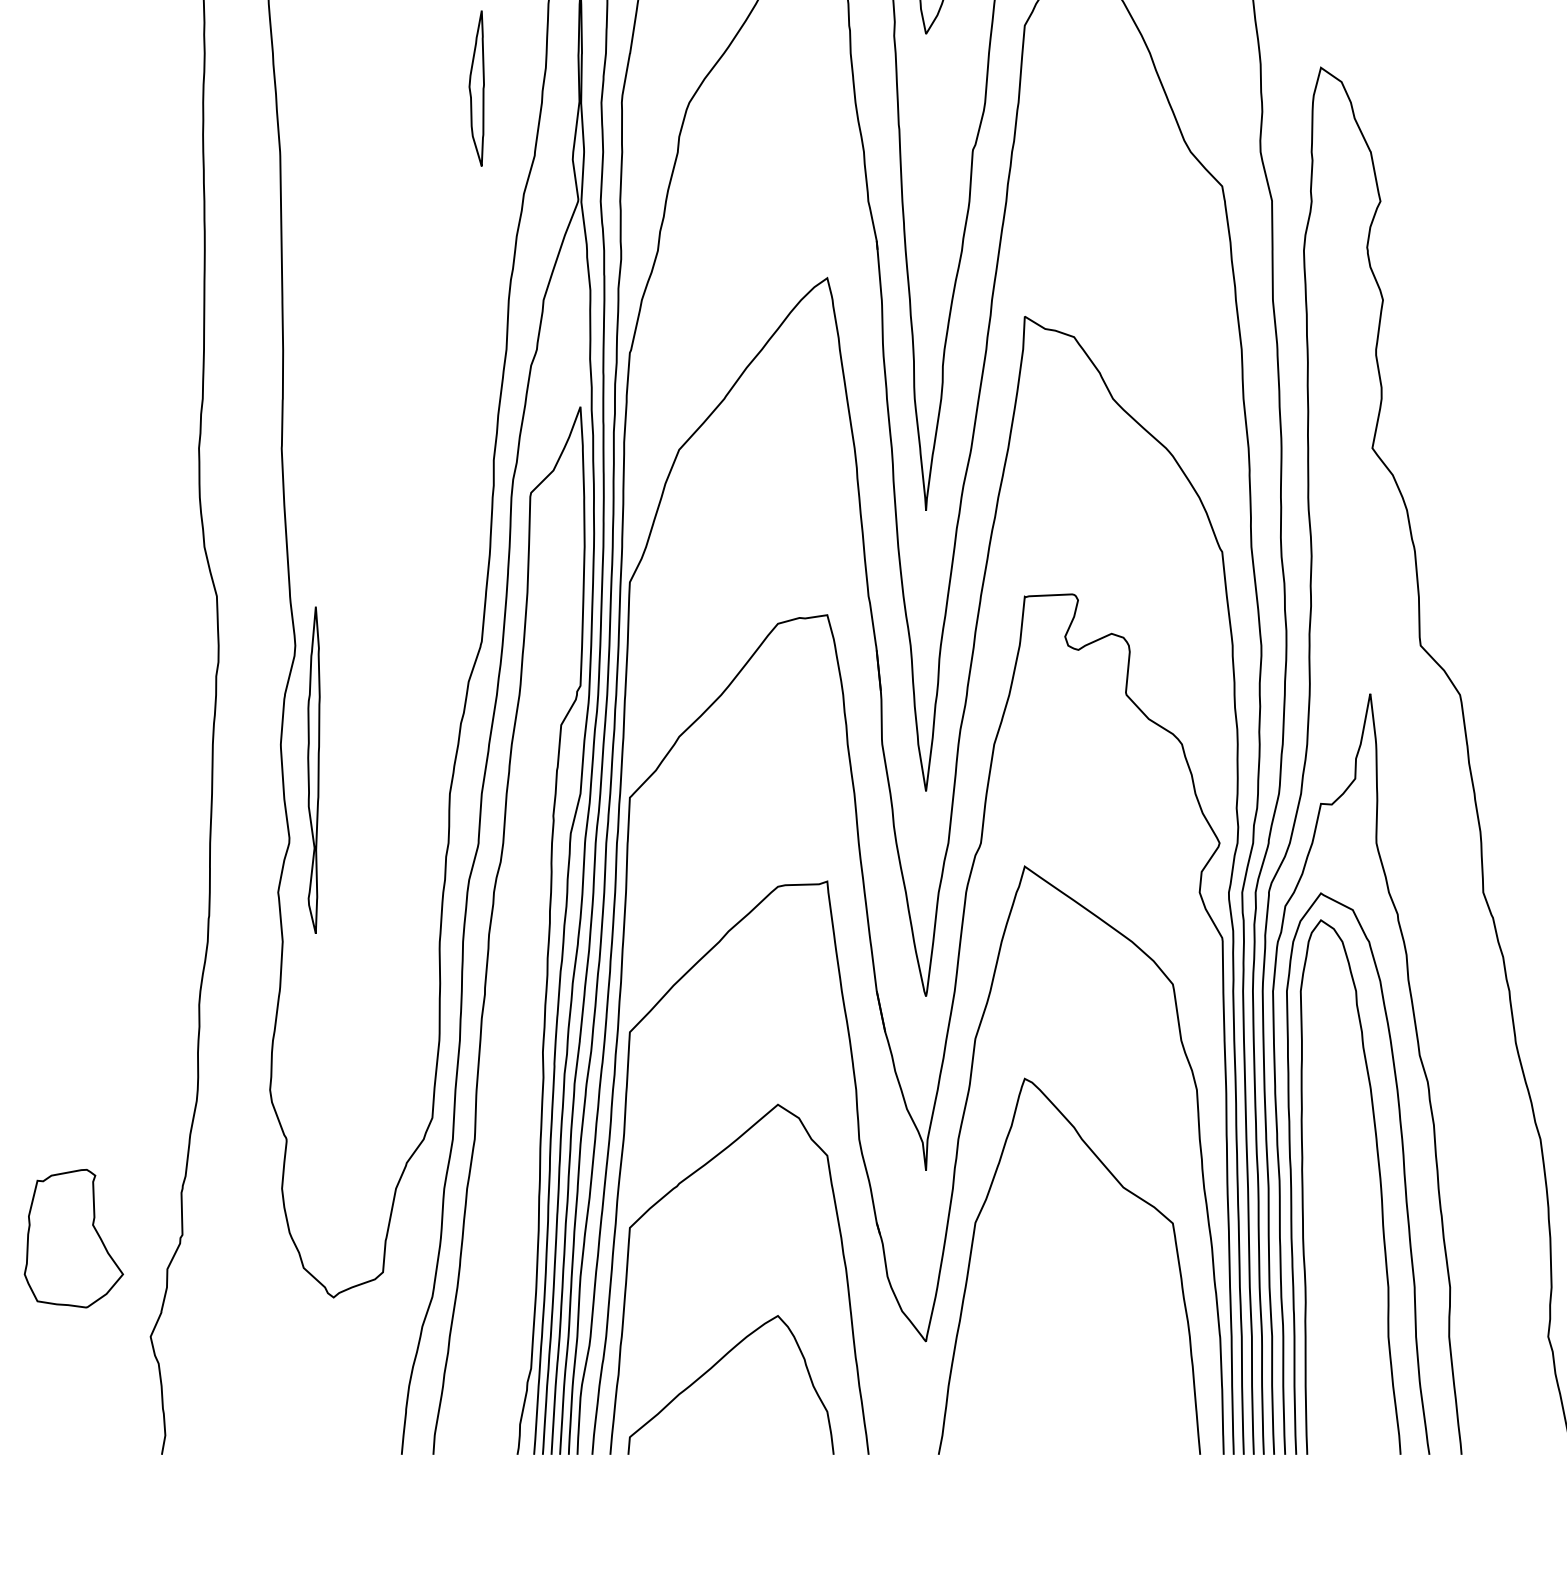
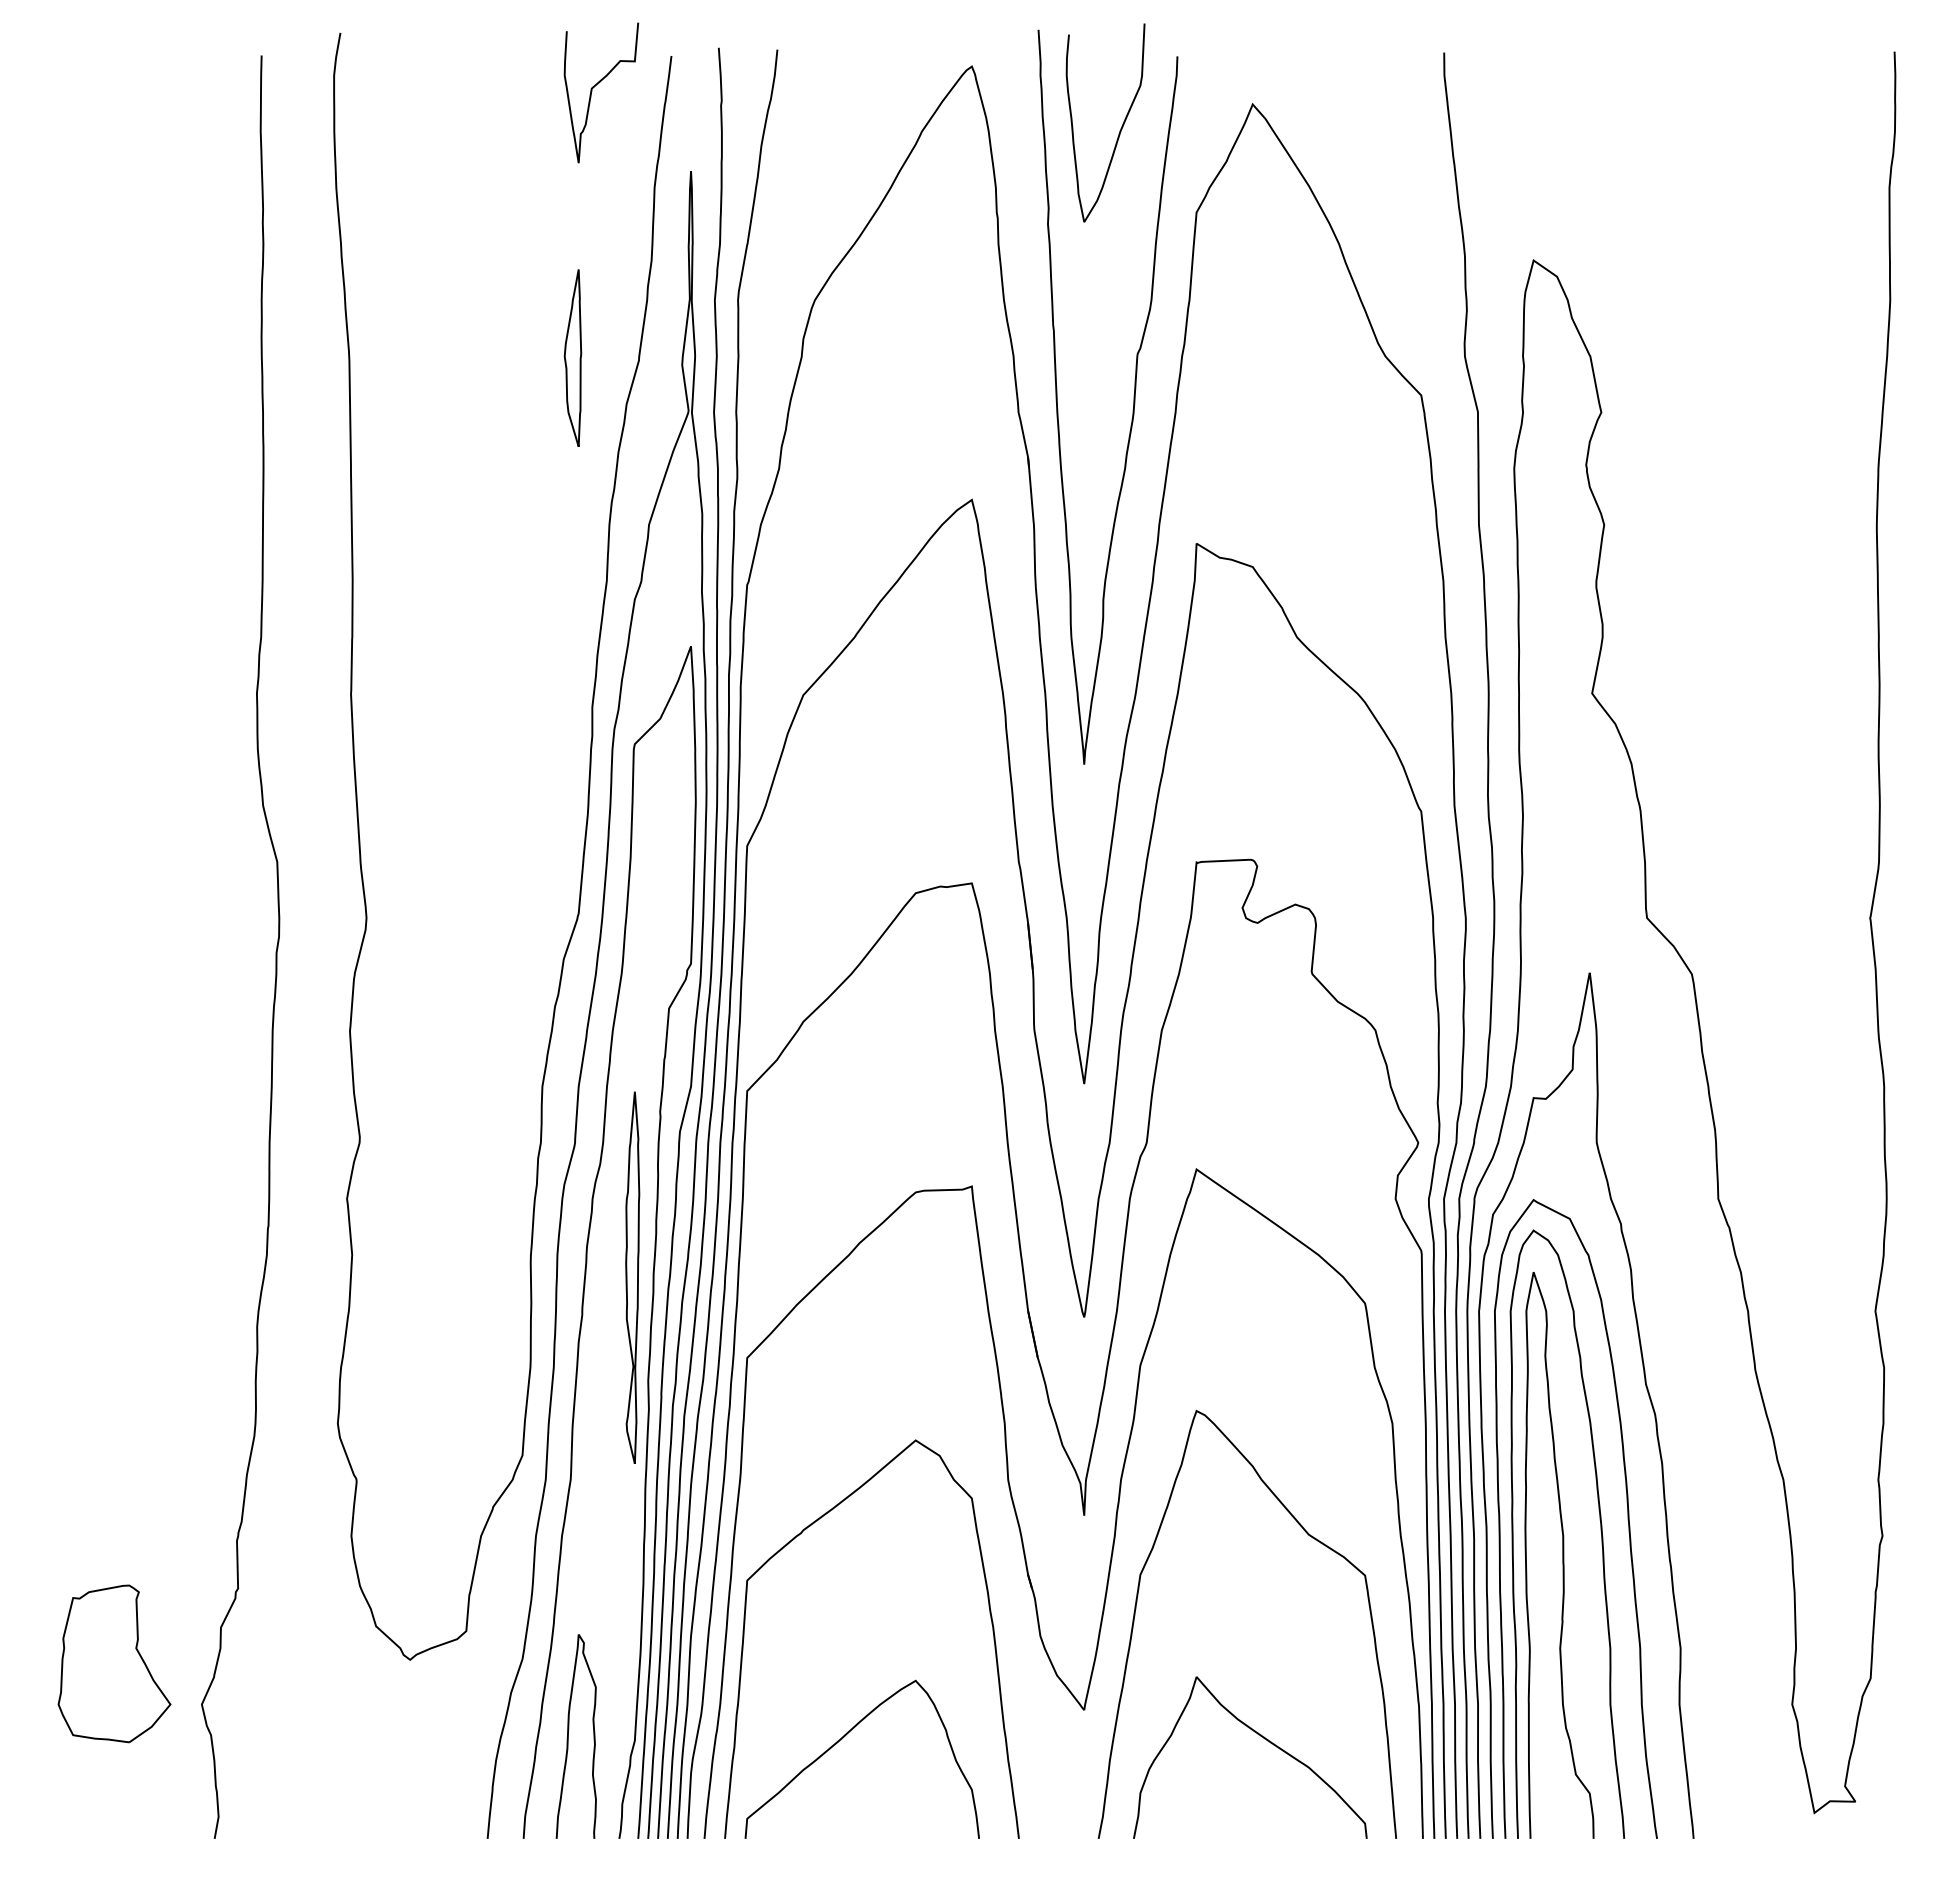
part: (476, 87) -> (572, 357), moved
part: (313, 769) -> (632, 1277), moved
curve: (1346, 1205) -> (1562, 1555), added
part: (73, 1238) -> (114, 1663), moved
curve: (472, 1364) -> (568, 1736), added
curve: (1084, 1367) -> (1264, 1739), added

